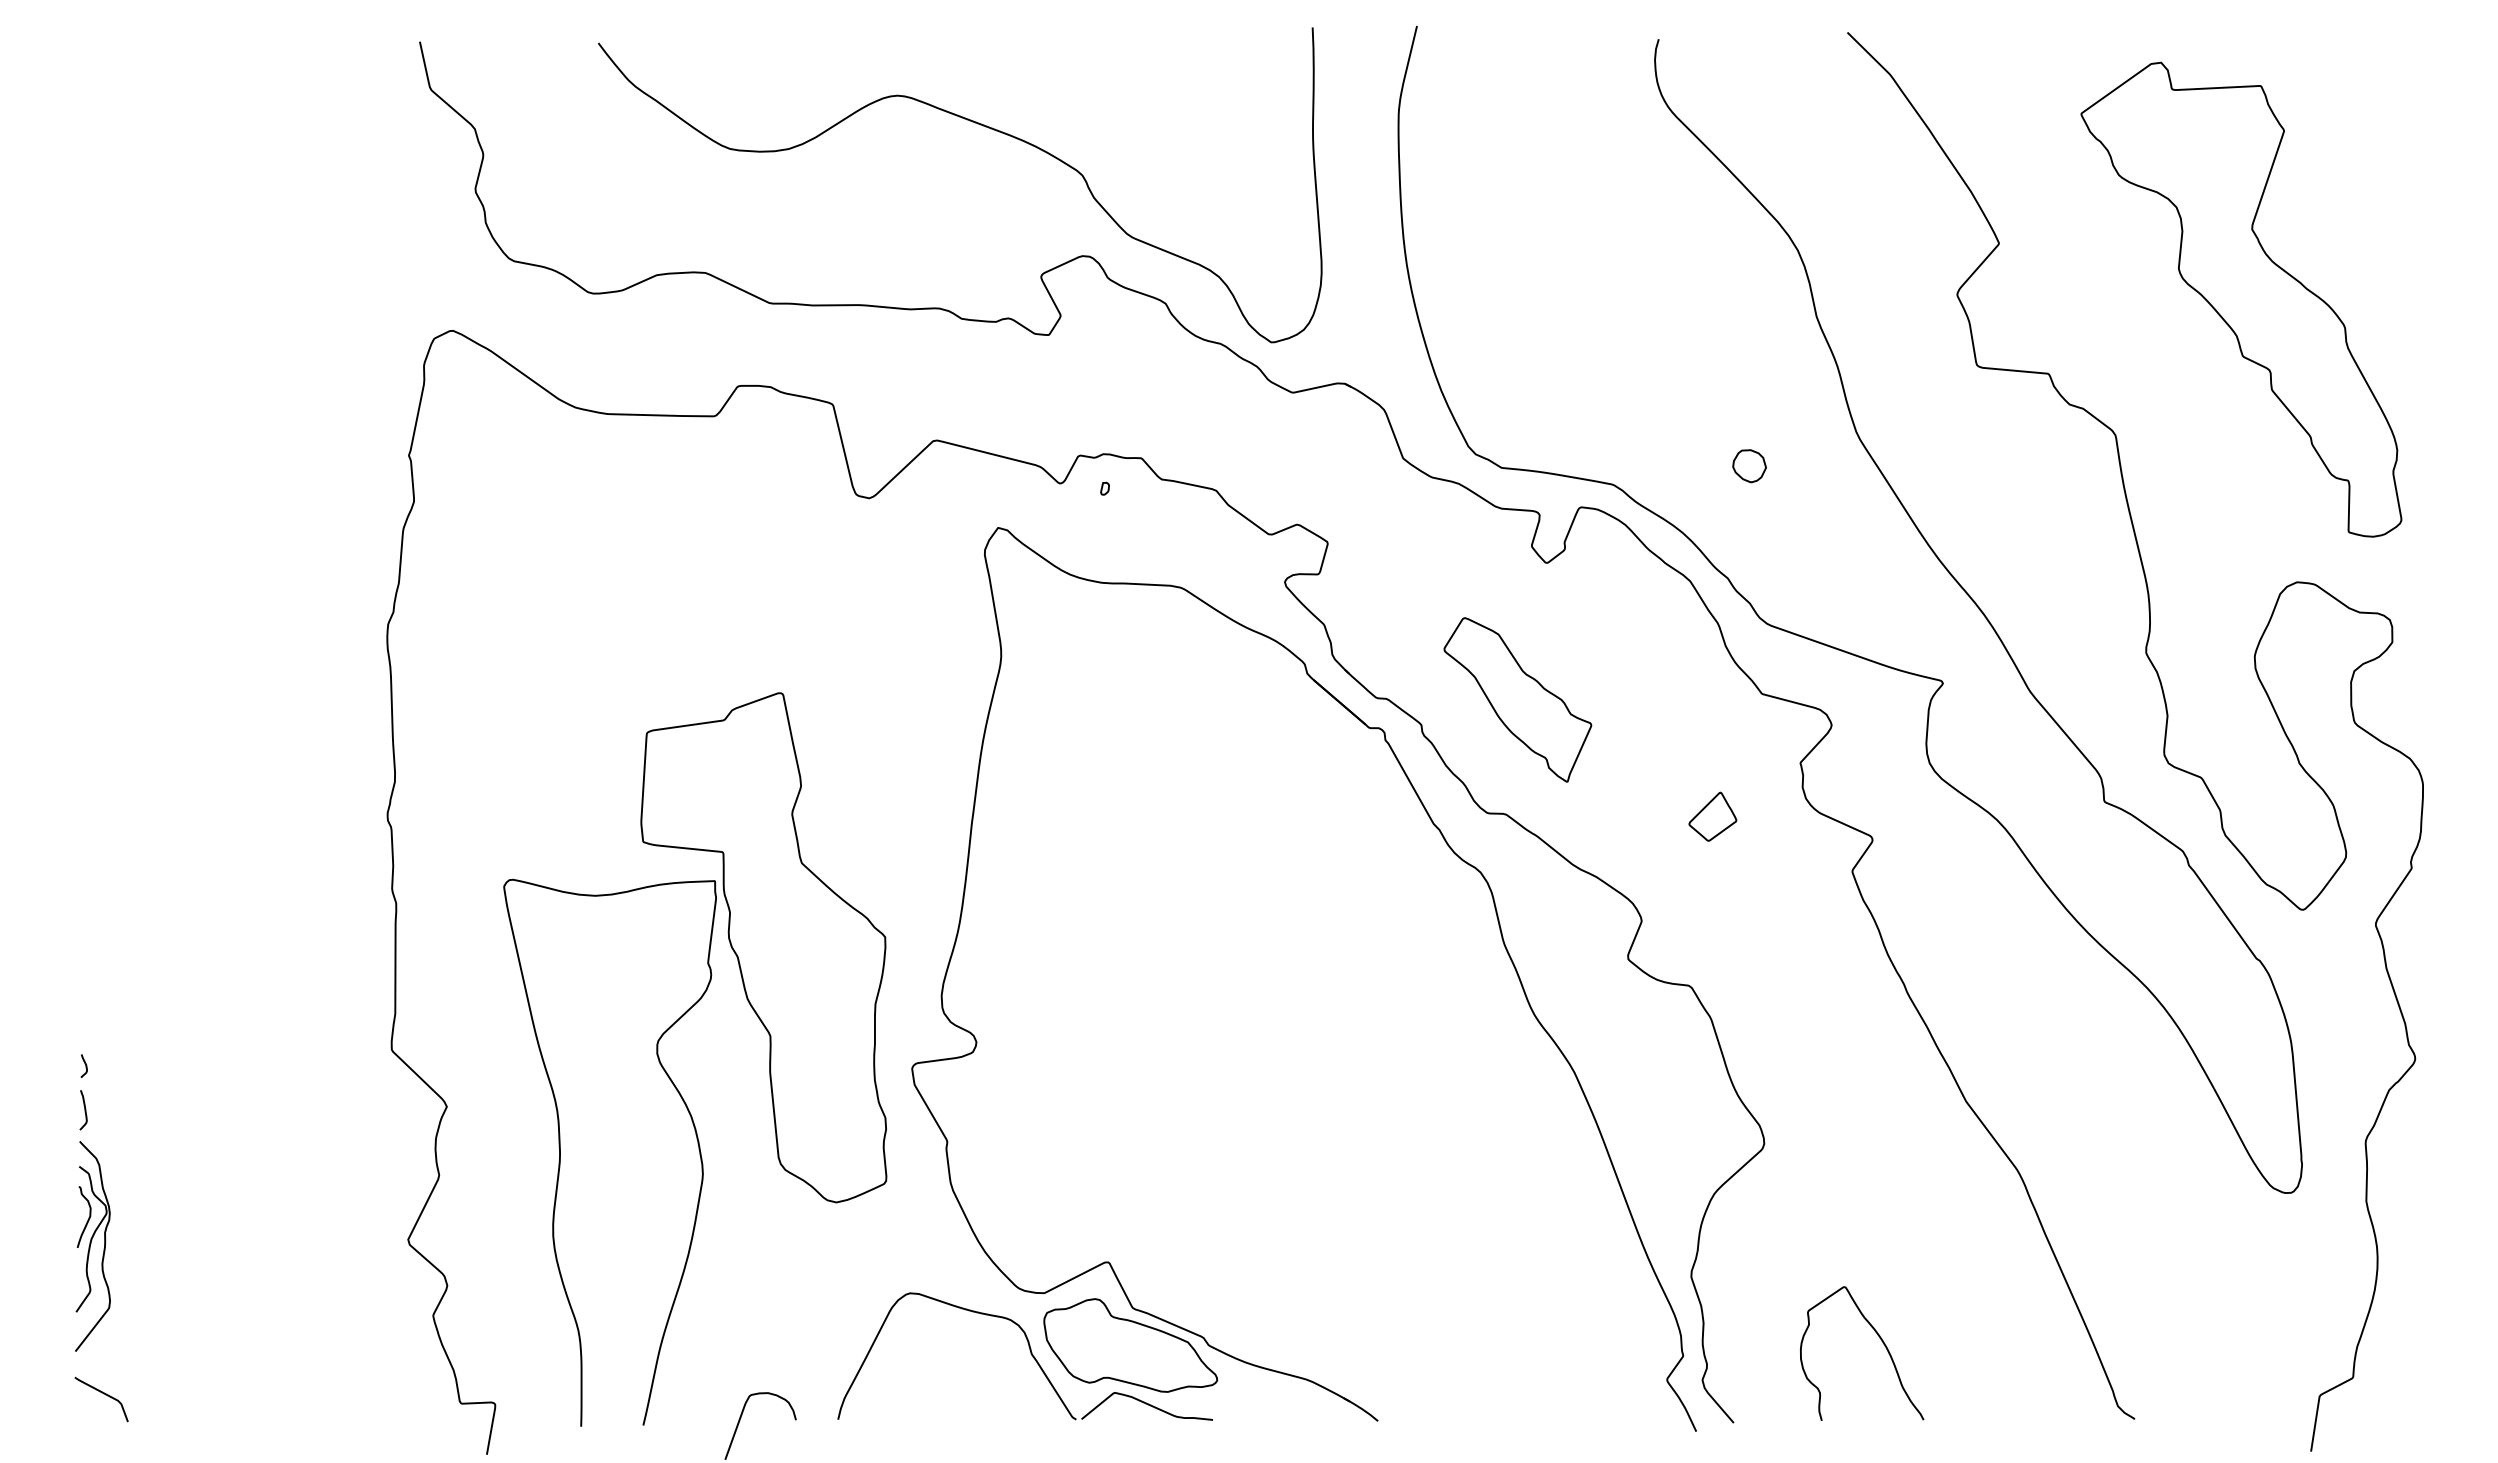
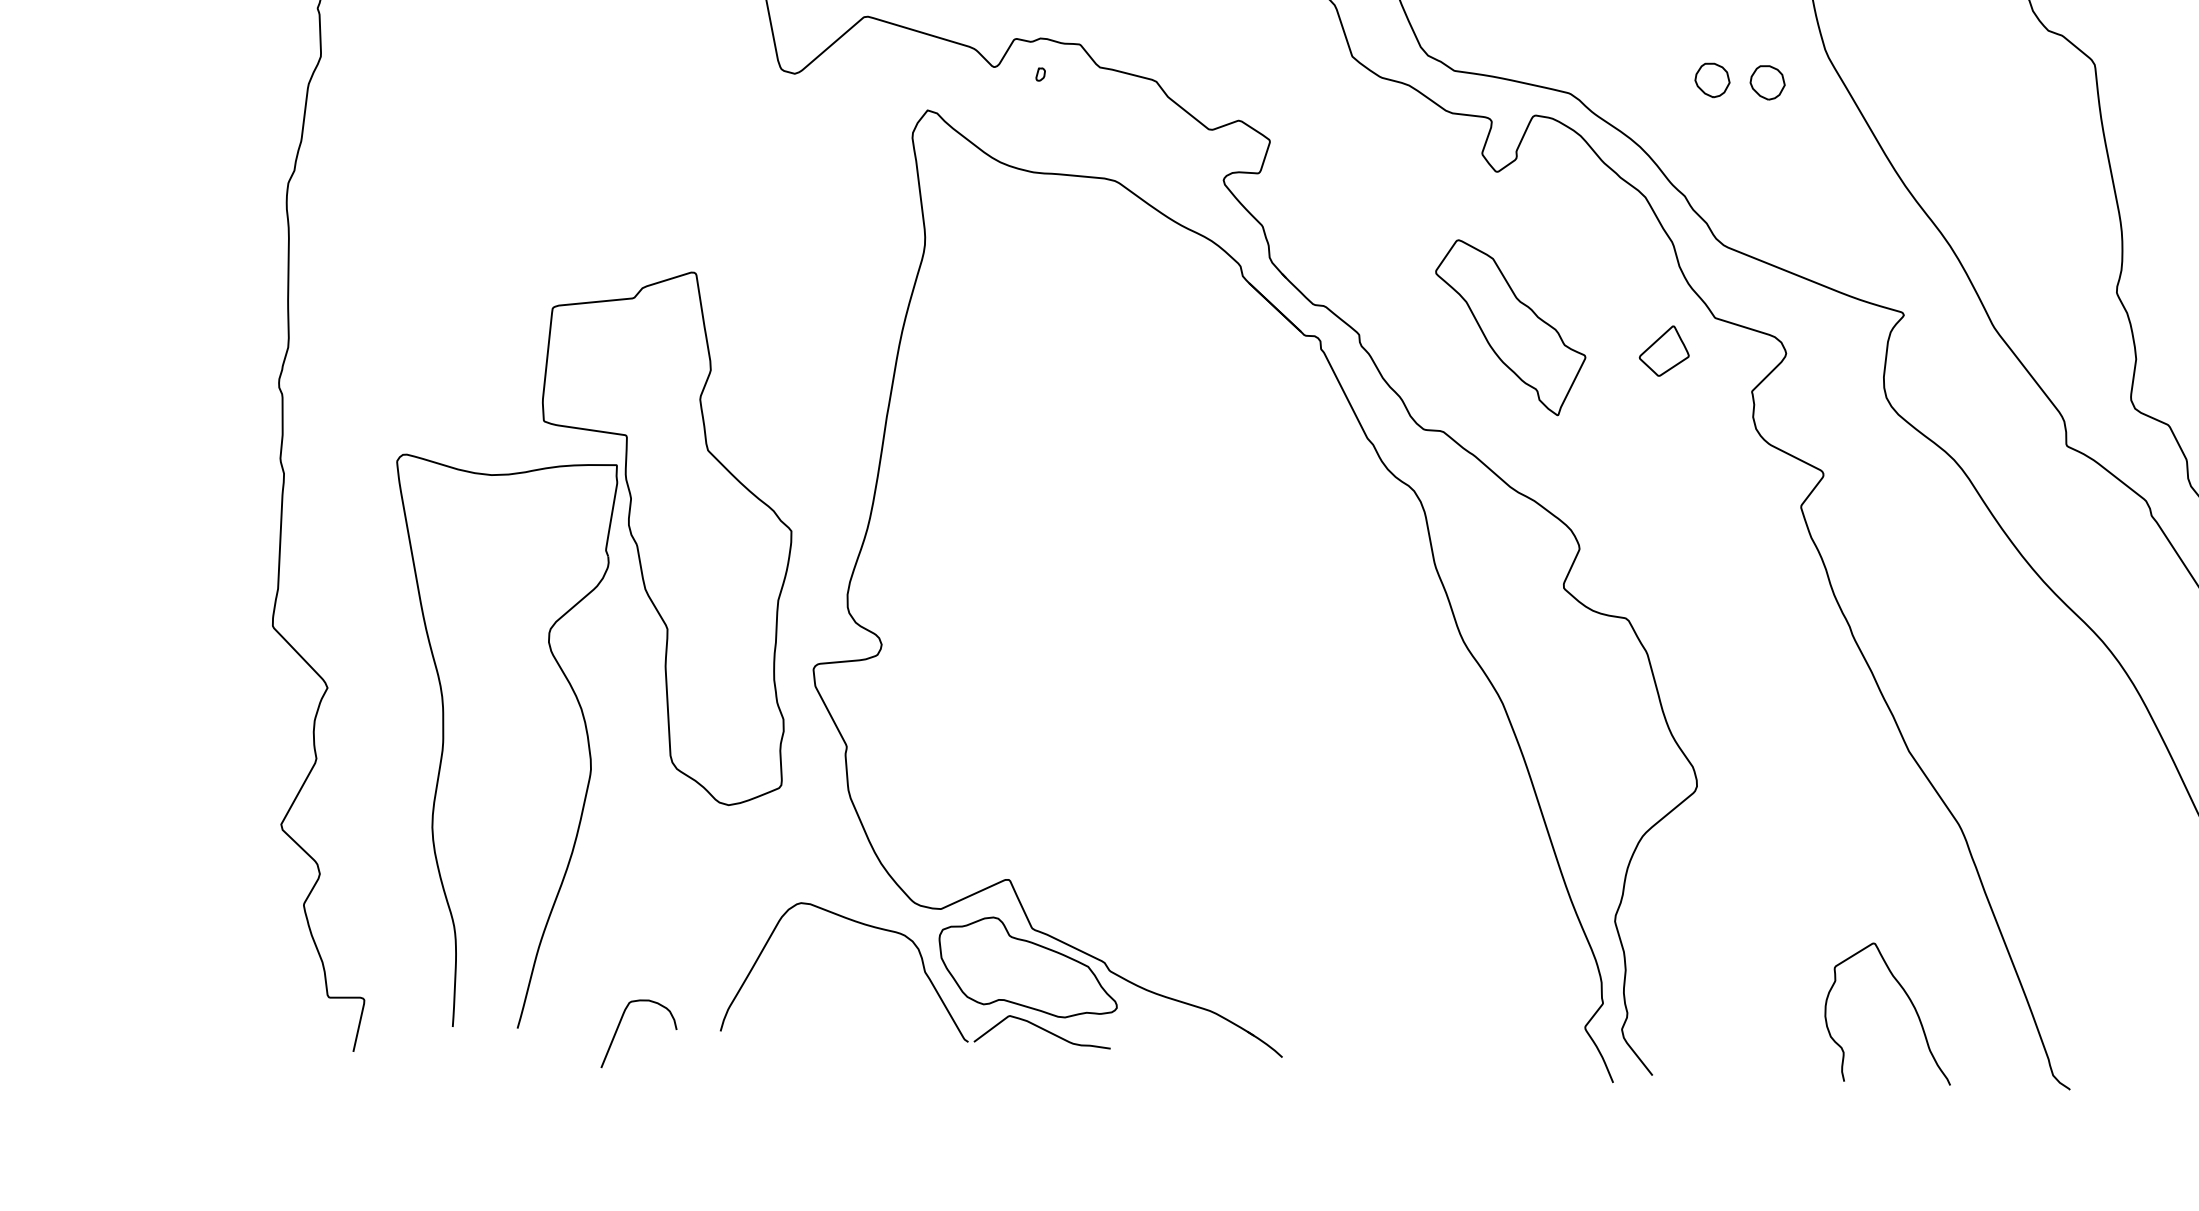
part: (1802, 466) -> (1767, 83), added
part: (1517, 699) -> (1509, 327), moved
part: (1712, 816) -> (1664, 350), moved
curve: (1881, 1341) -> (1909, 1001), moved

